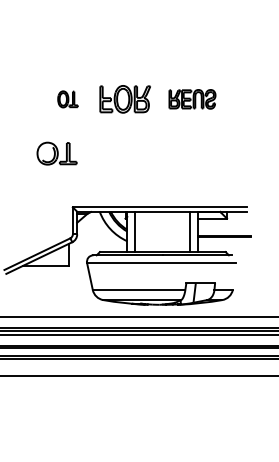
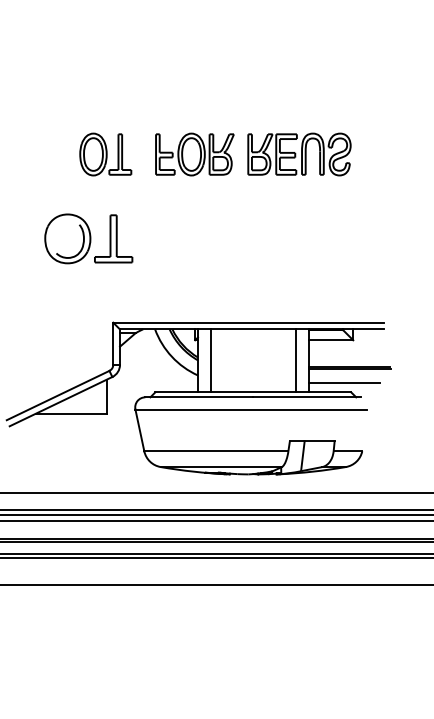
part: (67, 99) -> (104, 154), size x1.67
part: (192, 99) -> (299, 154), size x1.43
part: (56, 153) -> (87, 238), size x1.43
line: (220, 245) -> (343, 382), added

